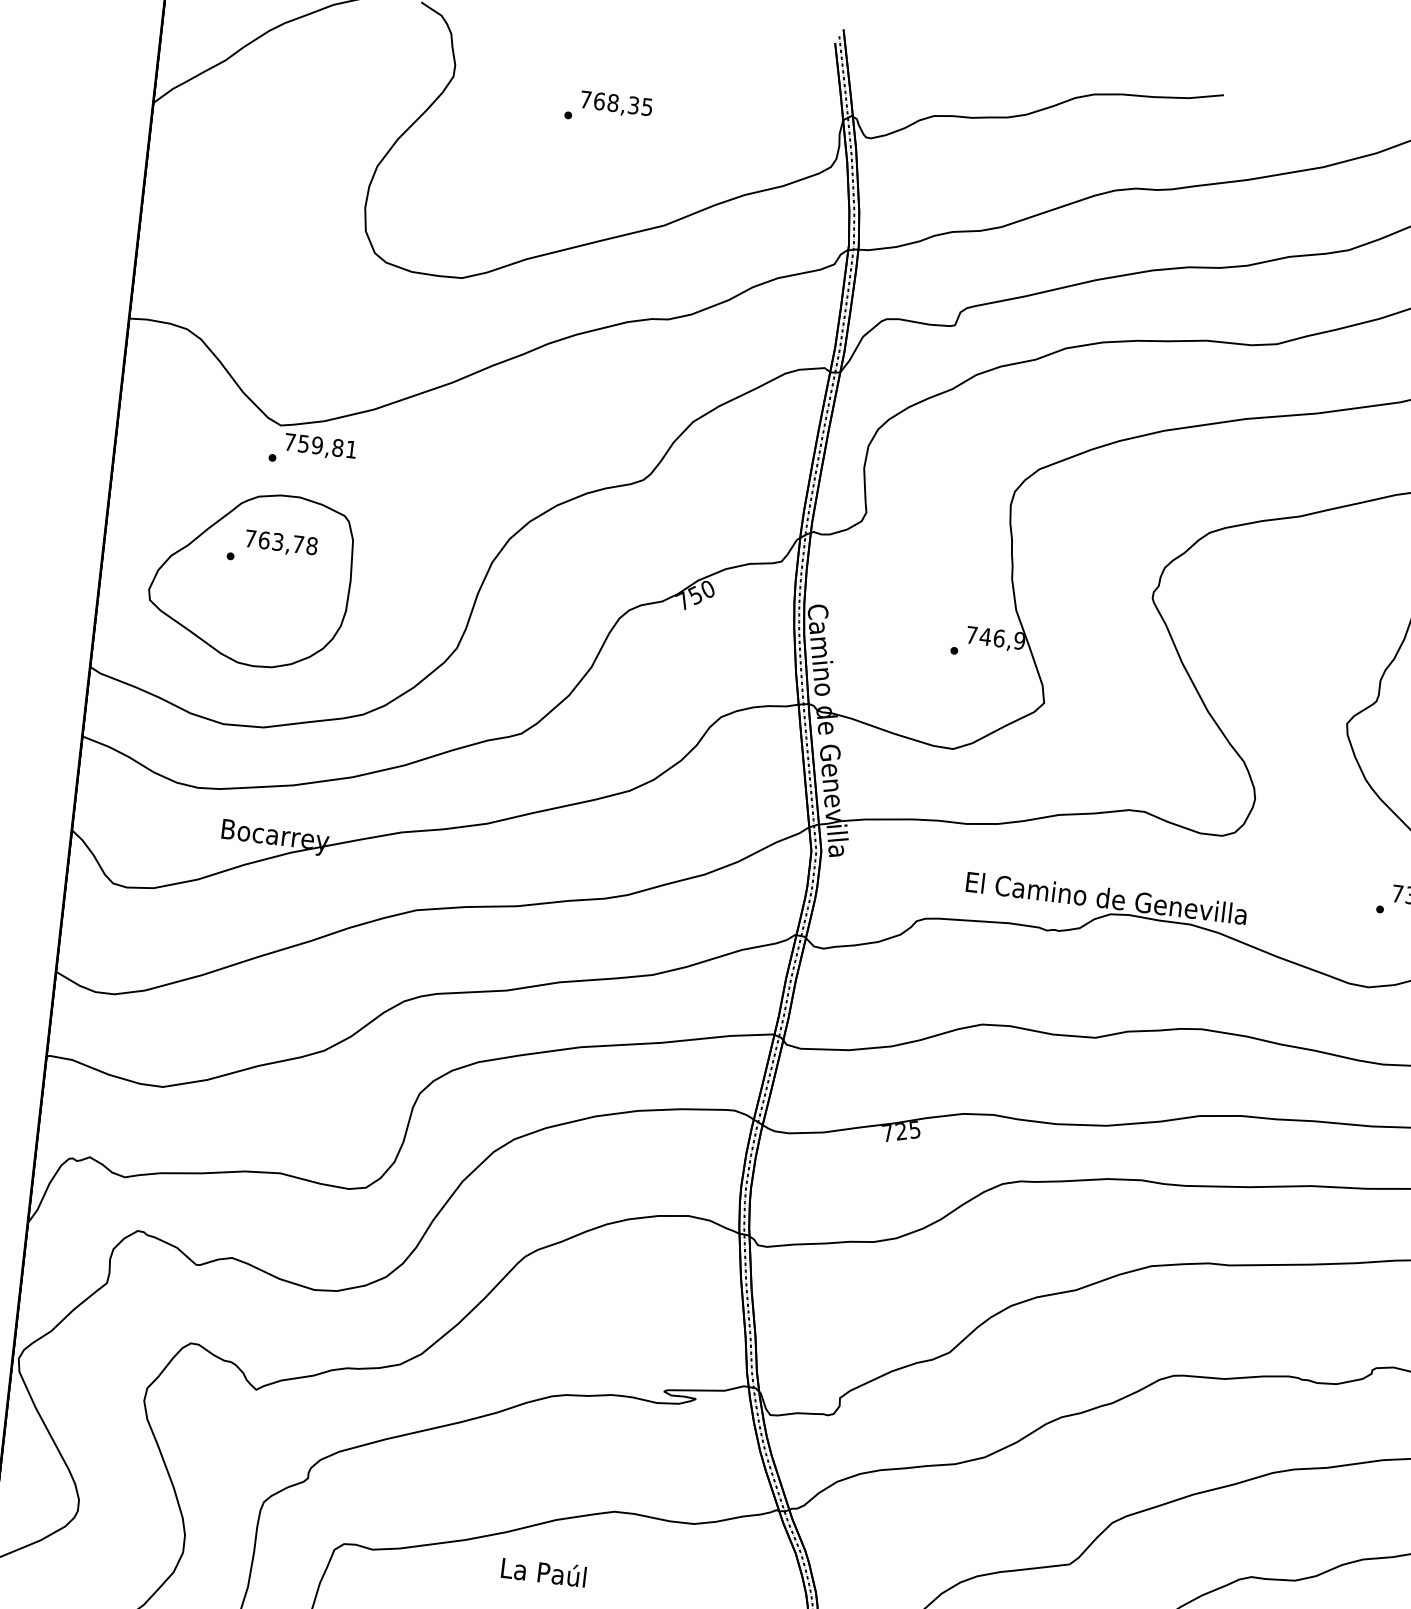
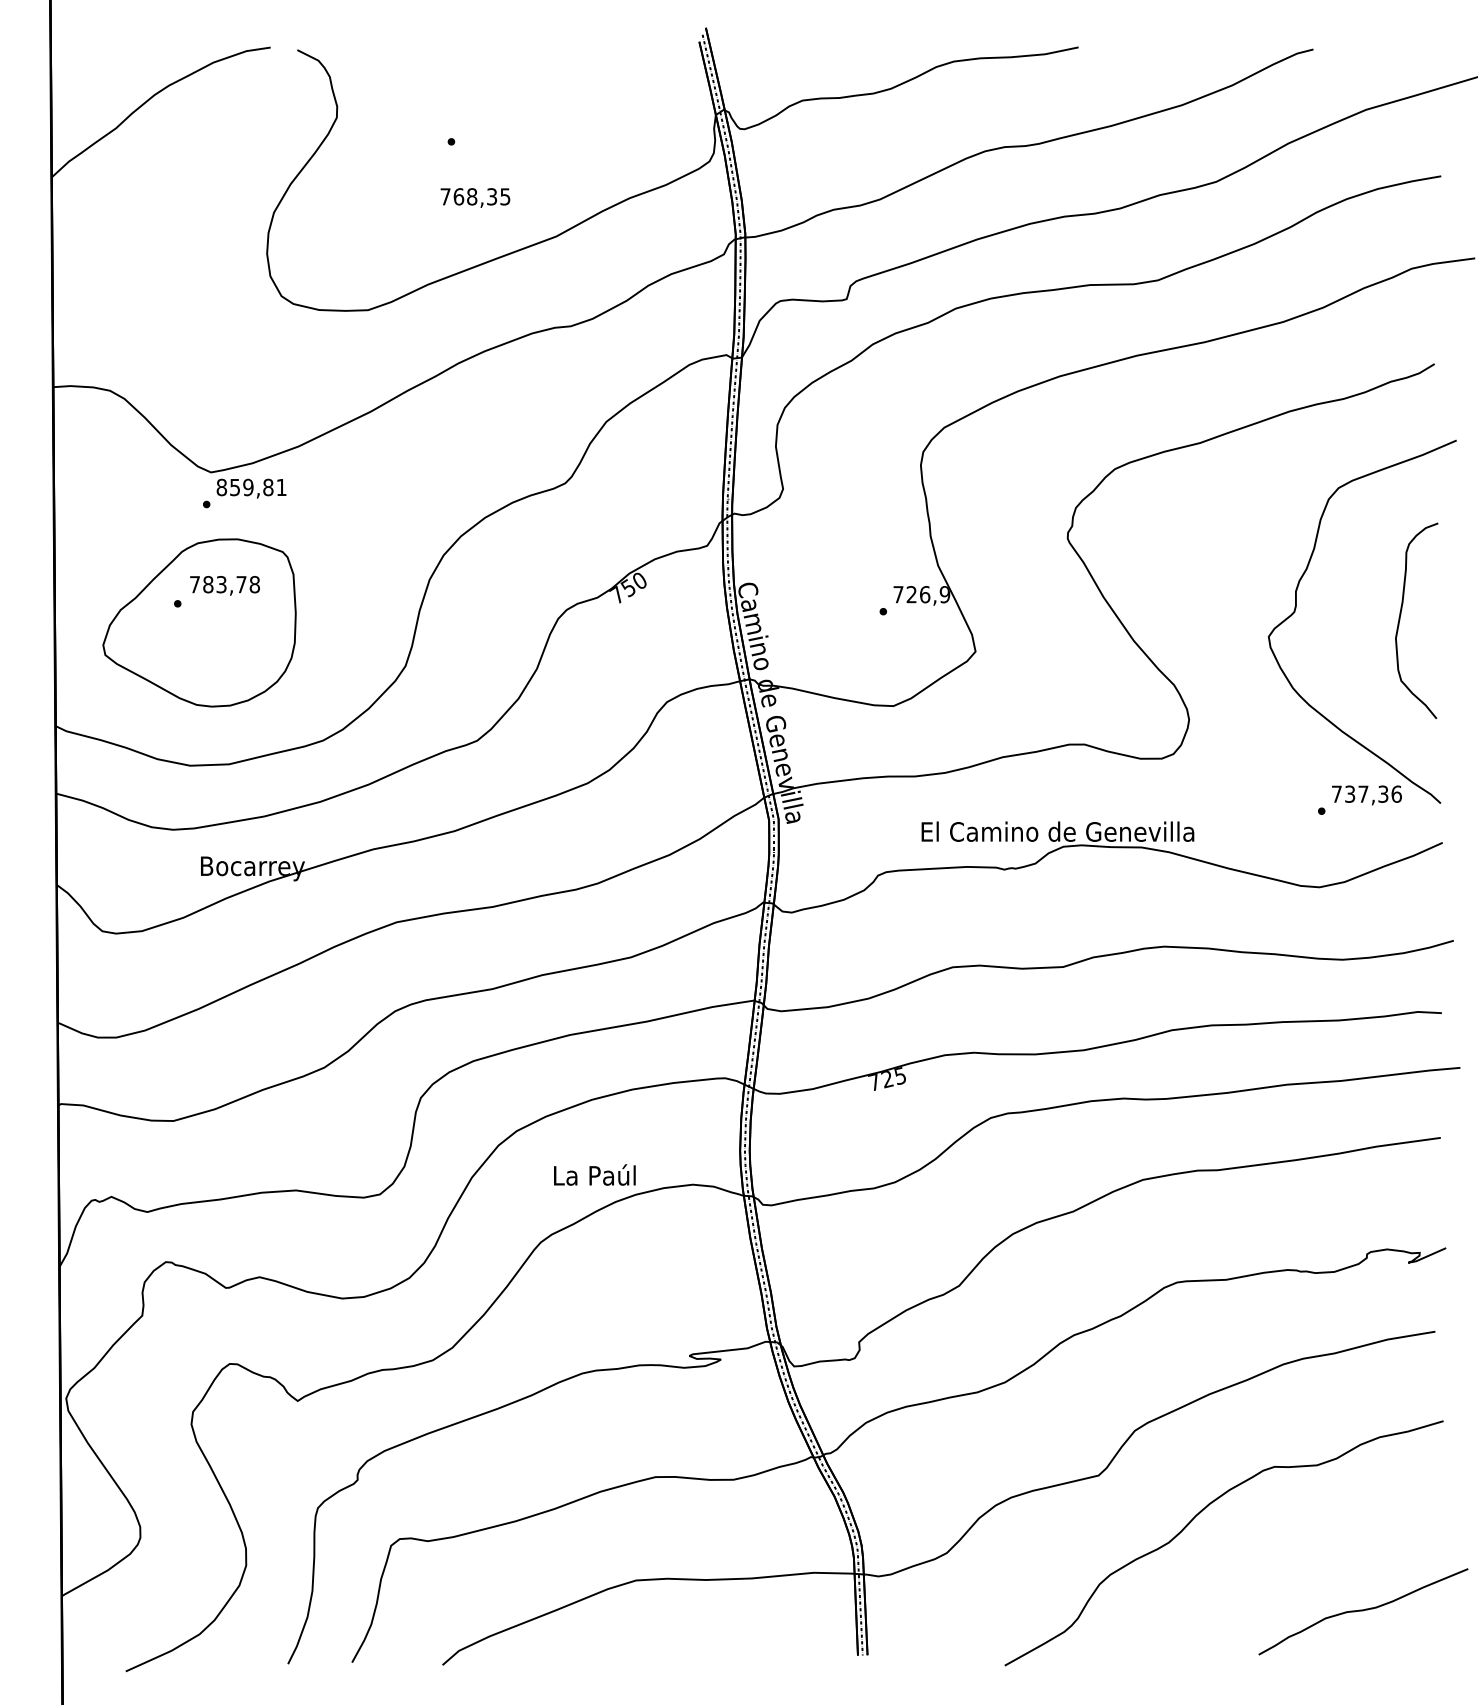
text: (616, 104) -> (475, 197), moved
text: (289, 442) -> (221, 487), 759,81 -> 859,81
text: (264, 540) -> (208, 584), 763,78 -> 783,78
text: (985, 636) -> (911, 594), 746,9 -> 726,9
text: (543, 1571) -> (594, 1174), moved

